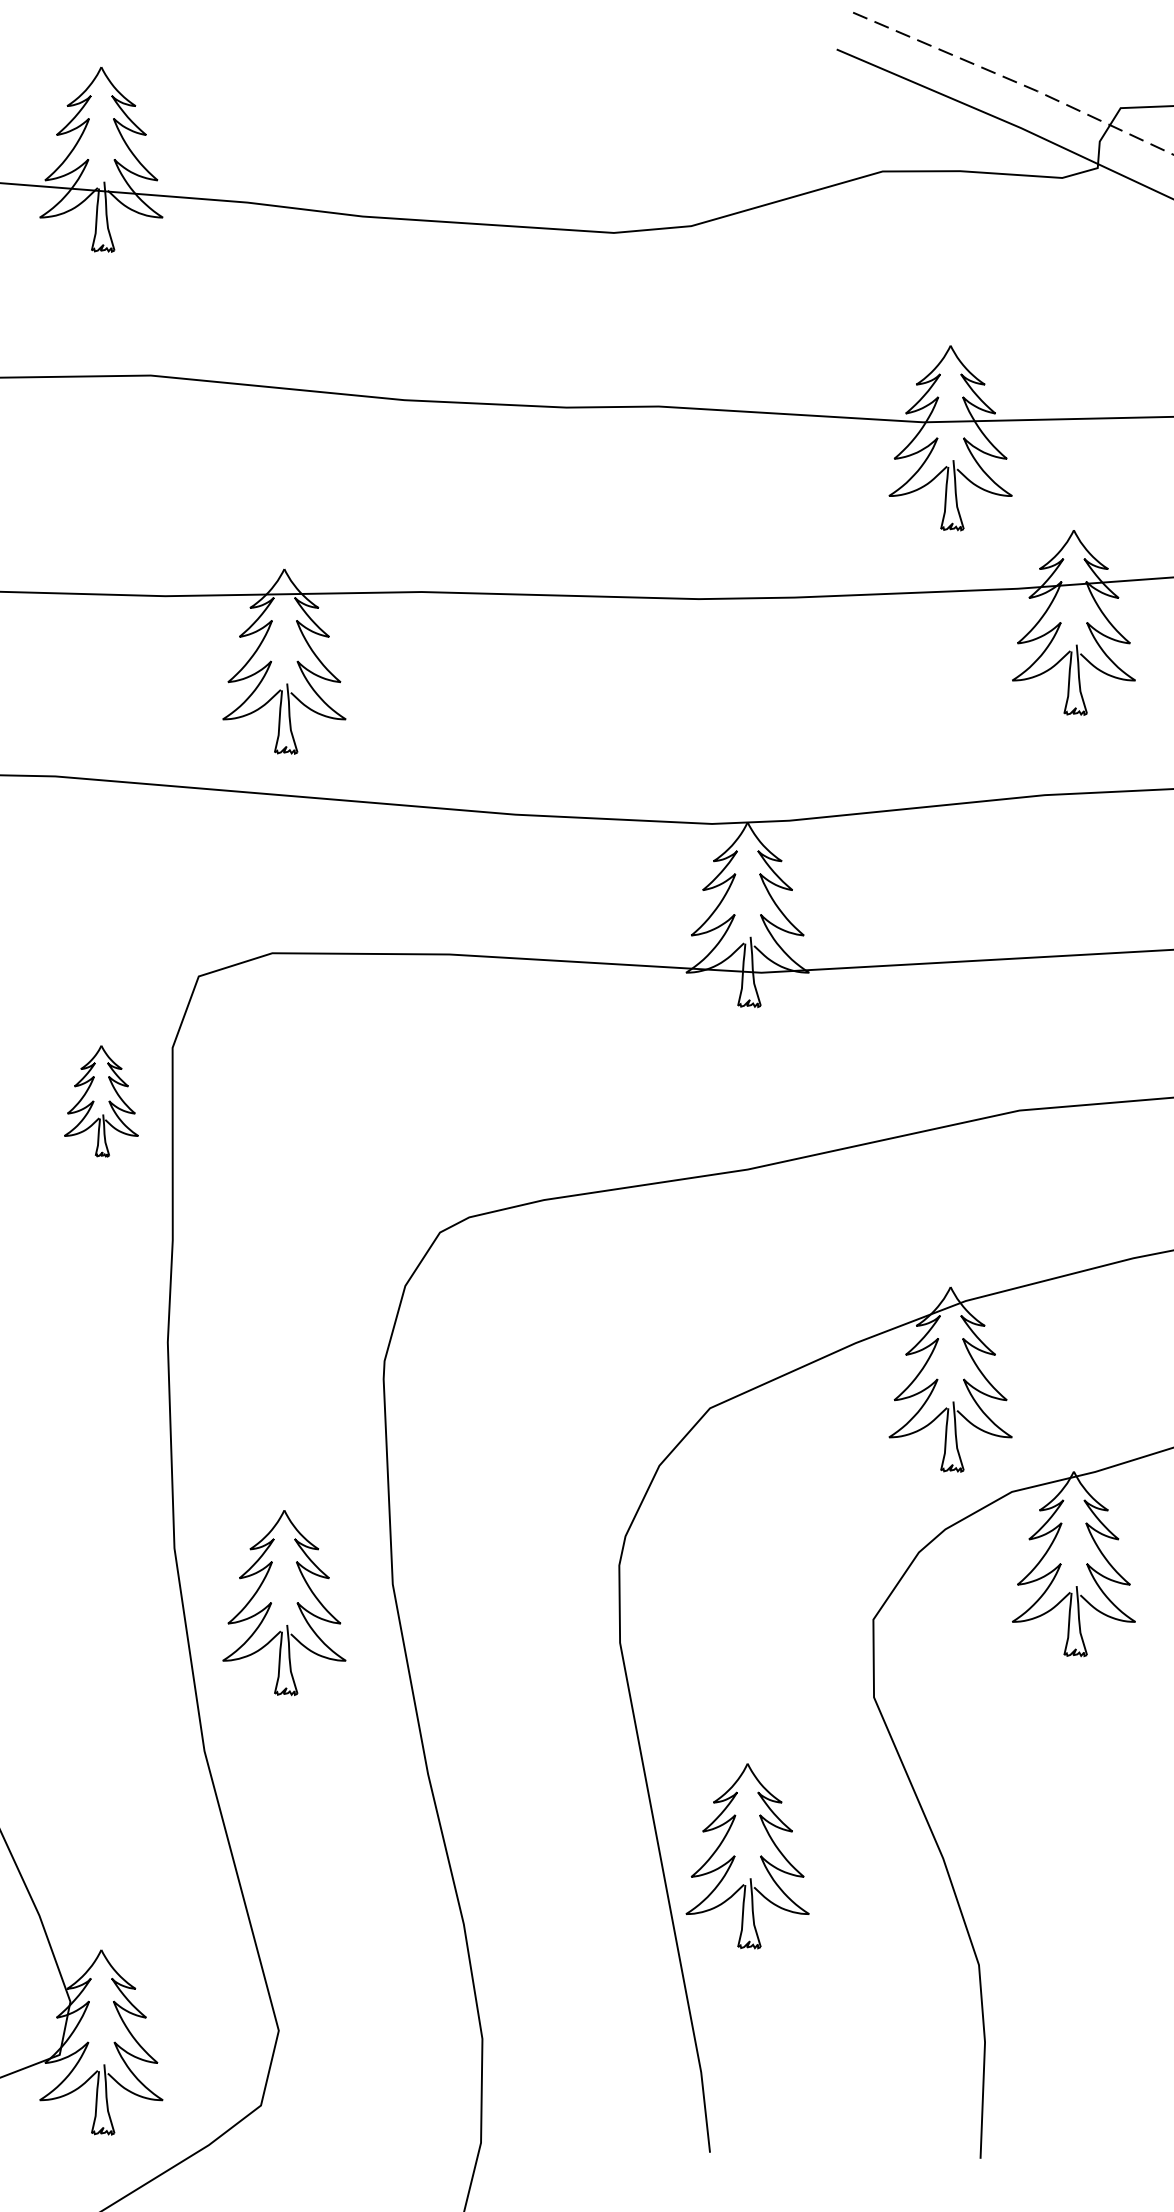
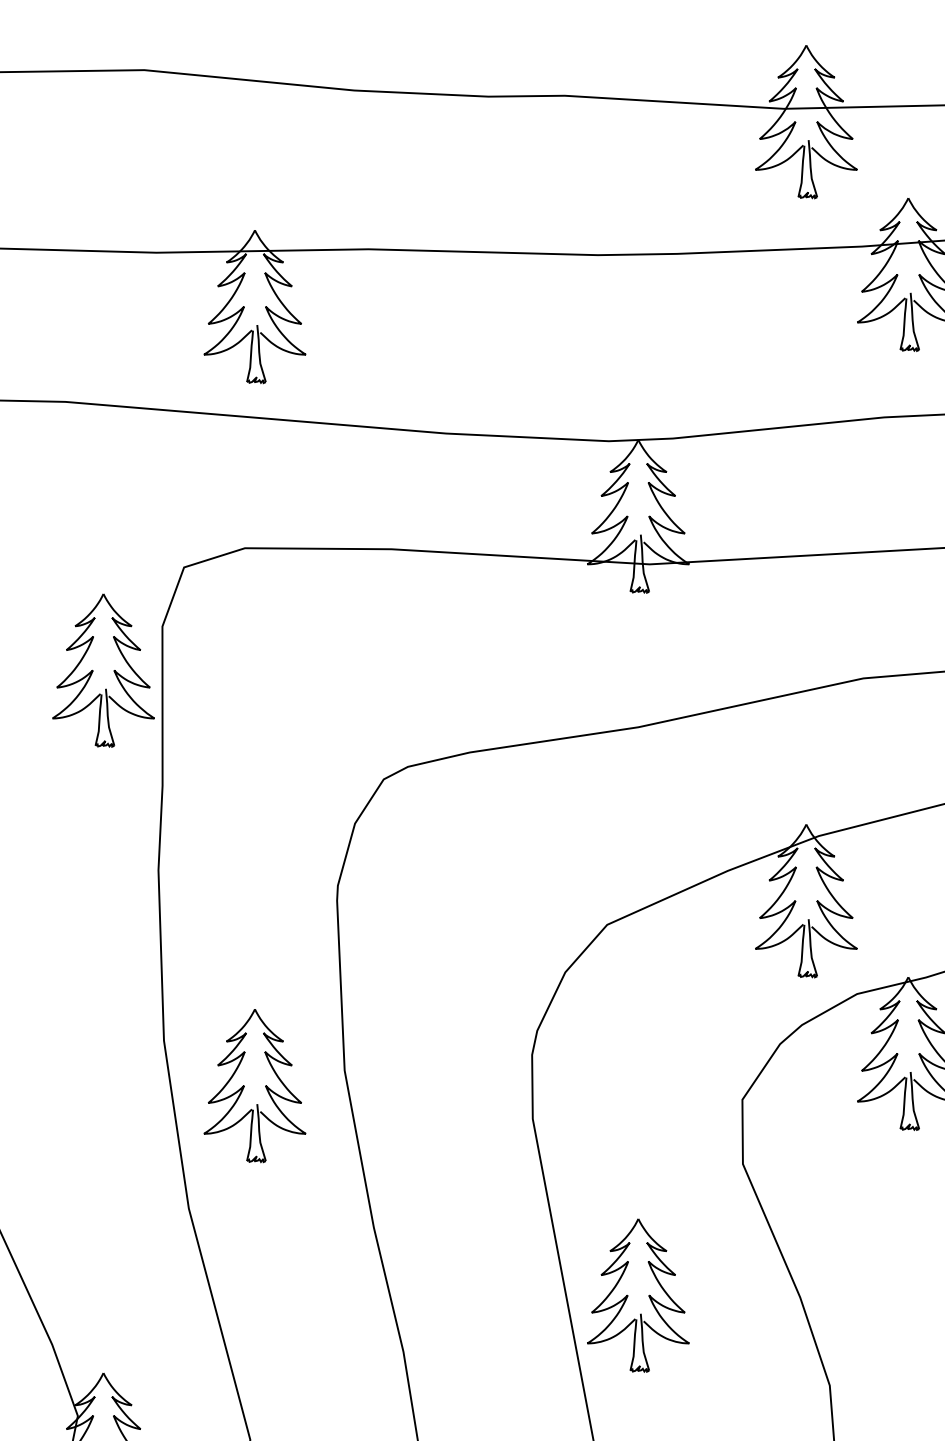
part: (101, 1101) -> (103, 670), size x1.67

